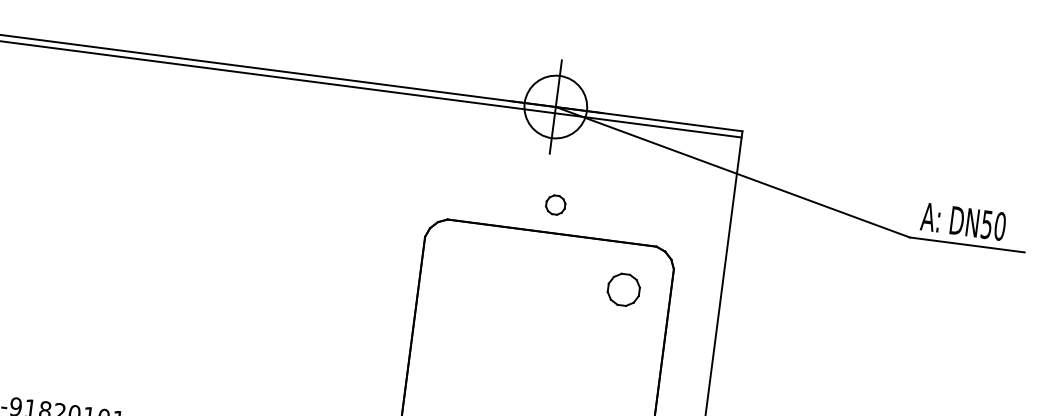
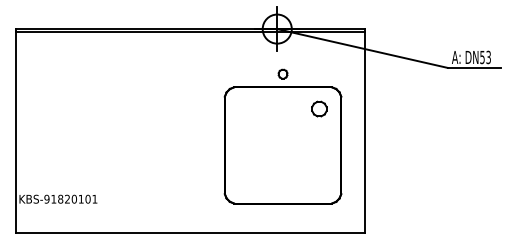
text: (999, 226) -> (488, 57), DN50 -> DN53

